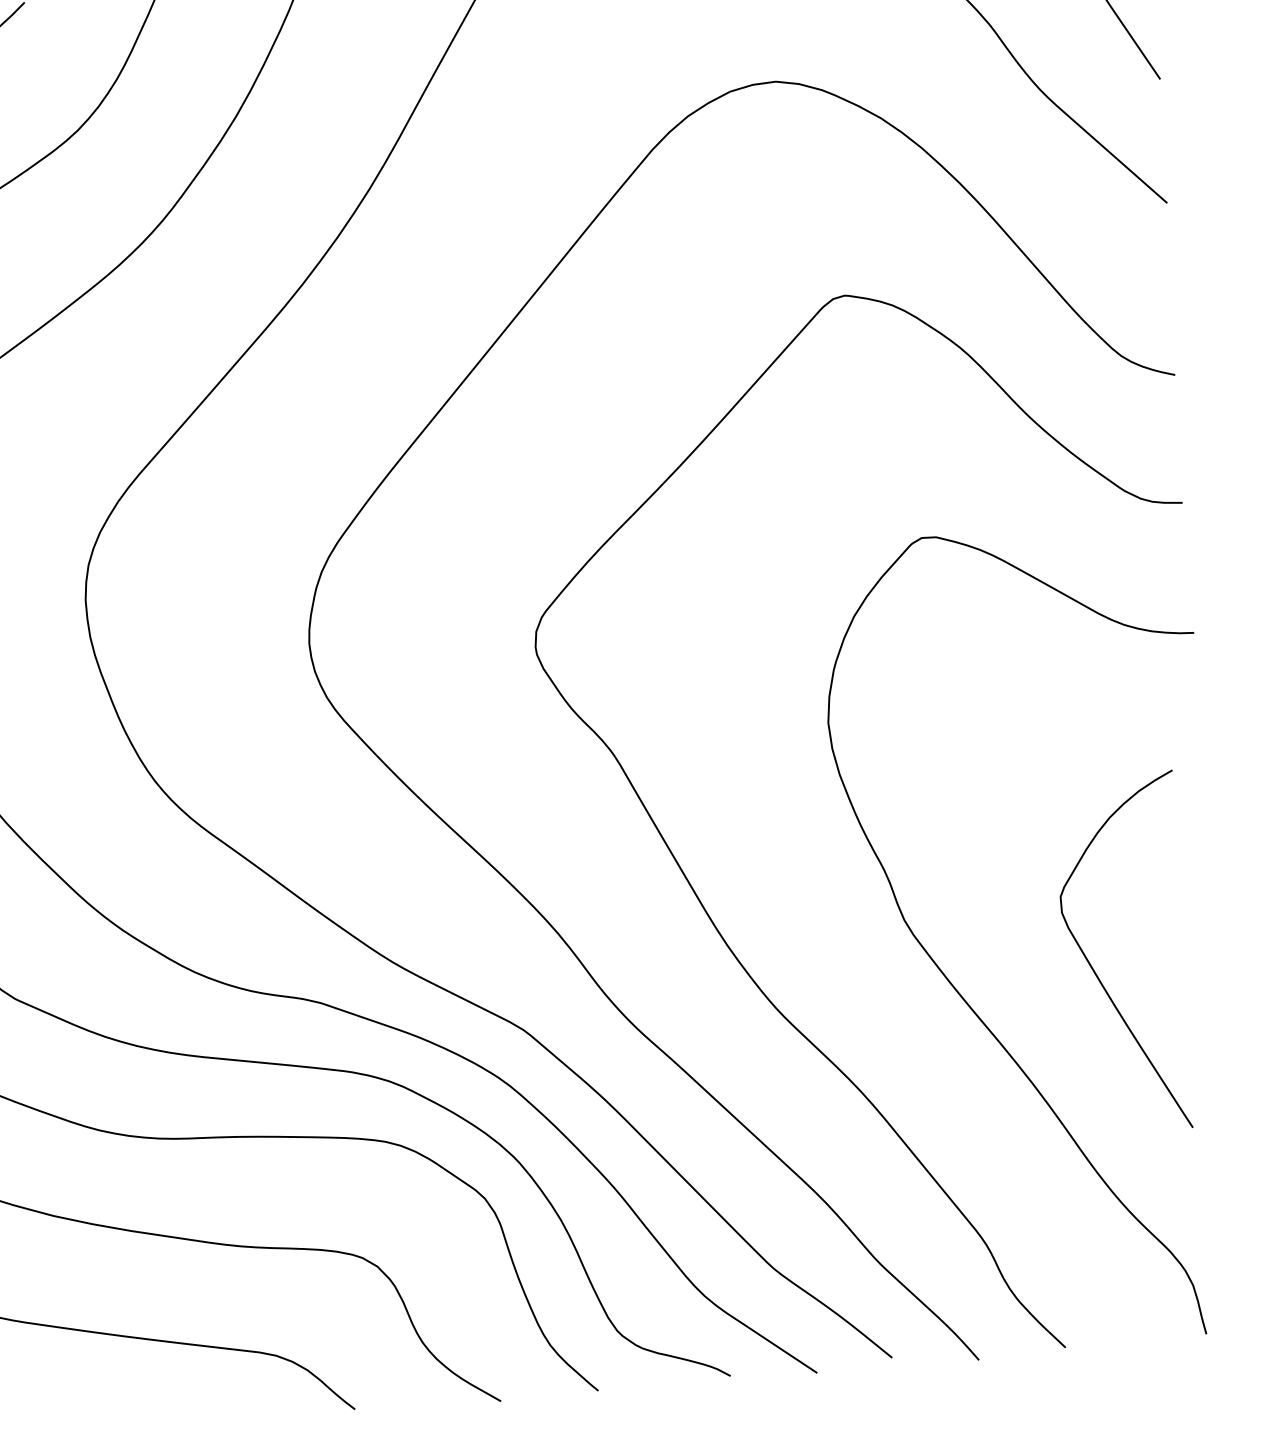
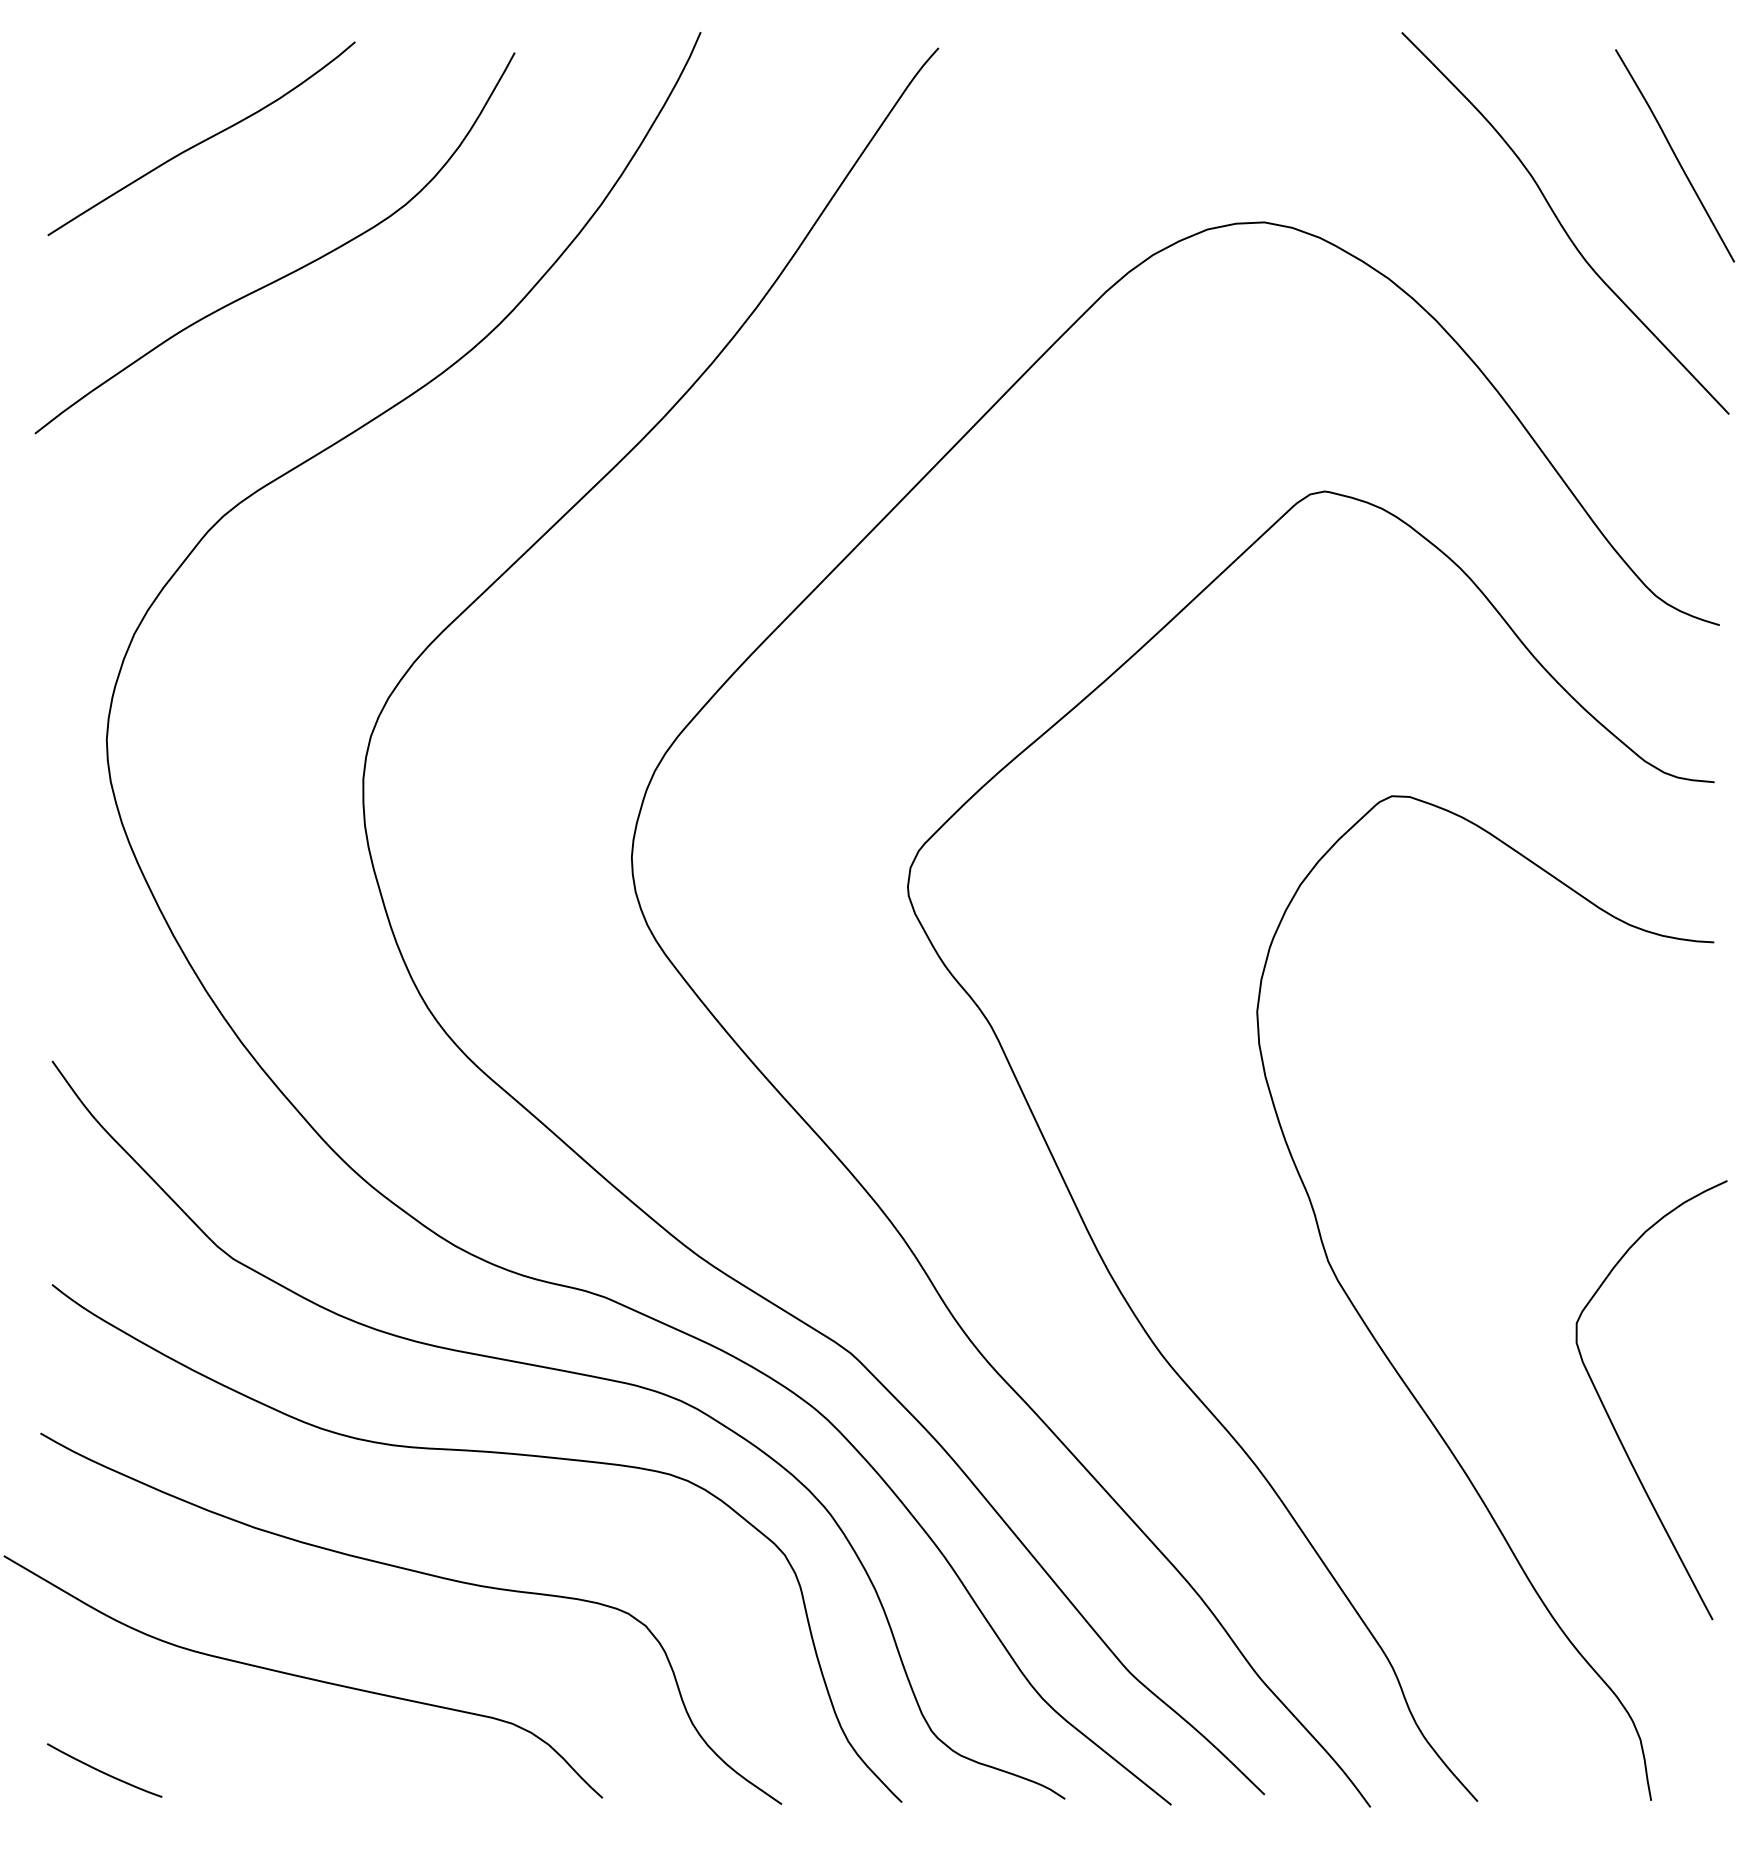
curve: (1095, 970) -> (1610, 1417), moved

